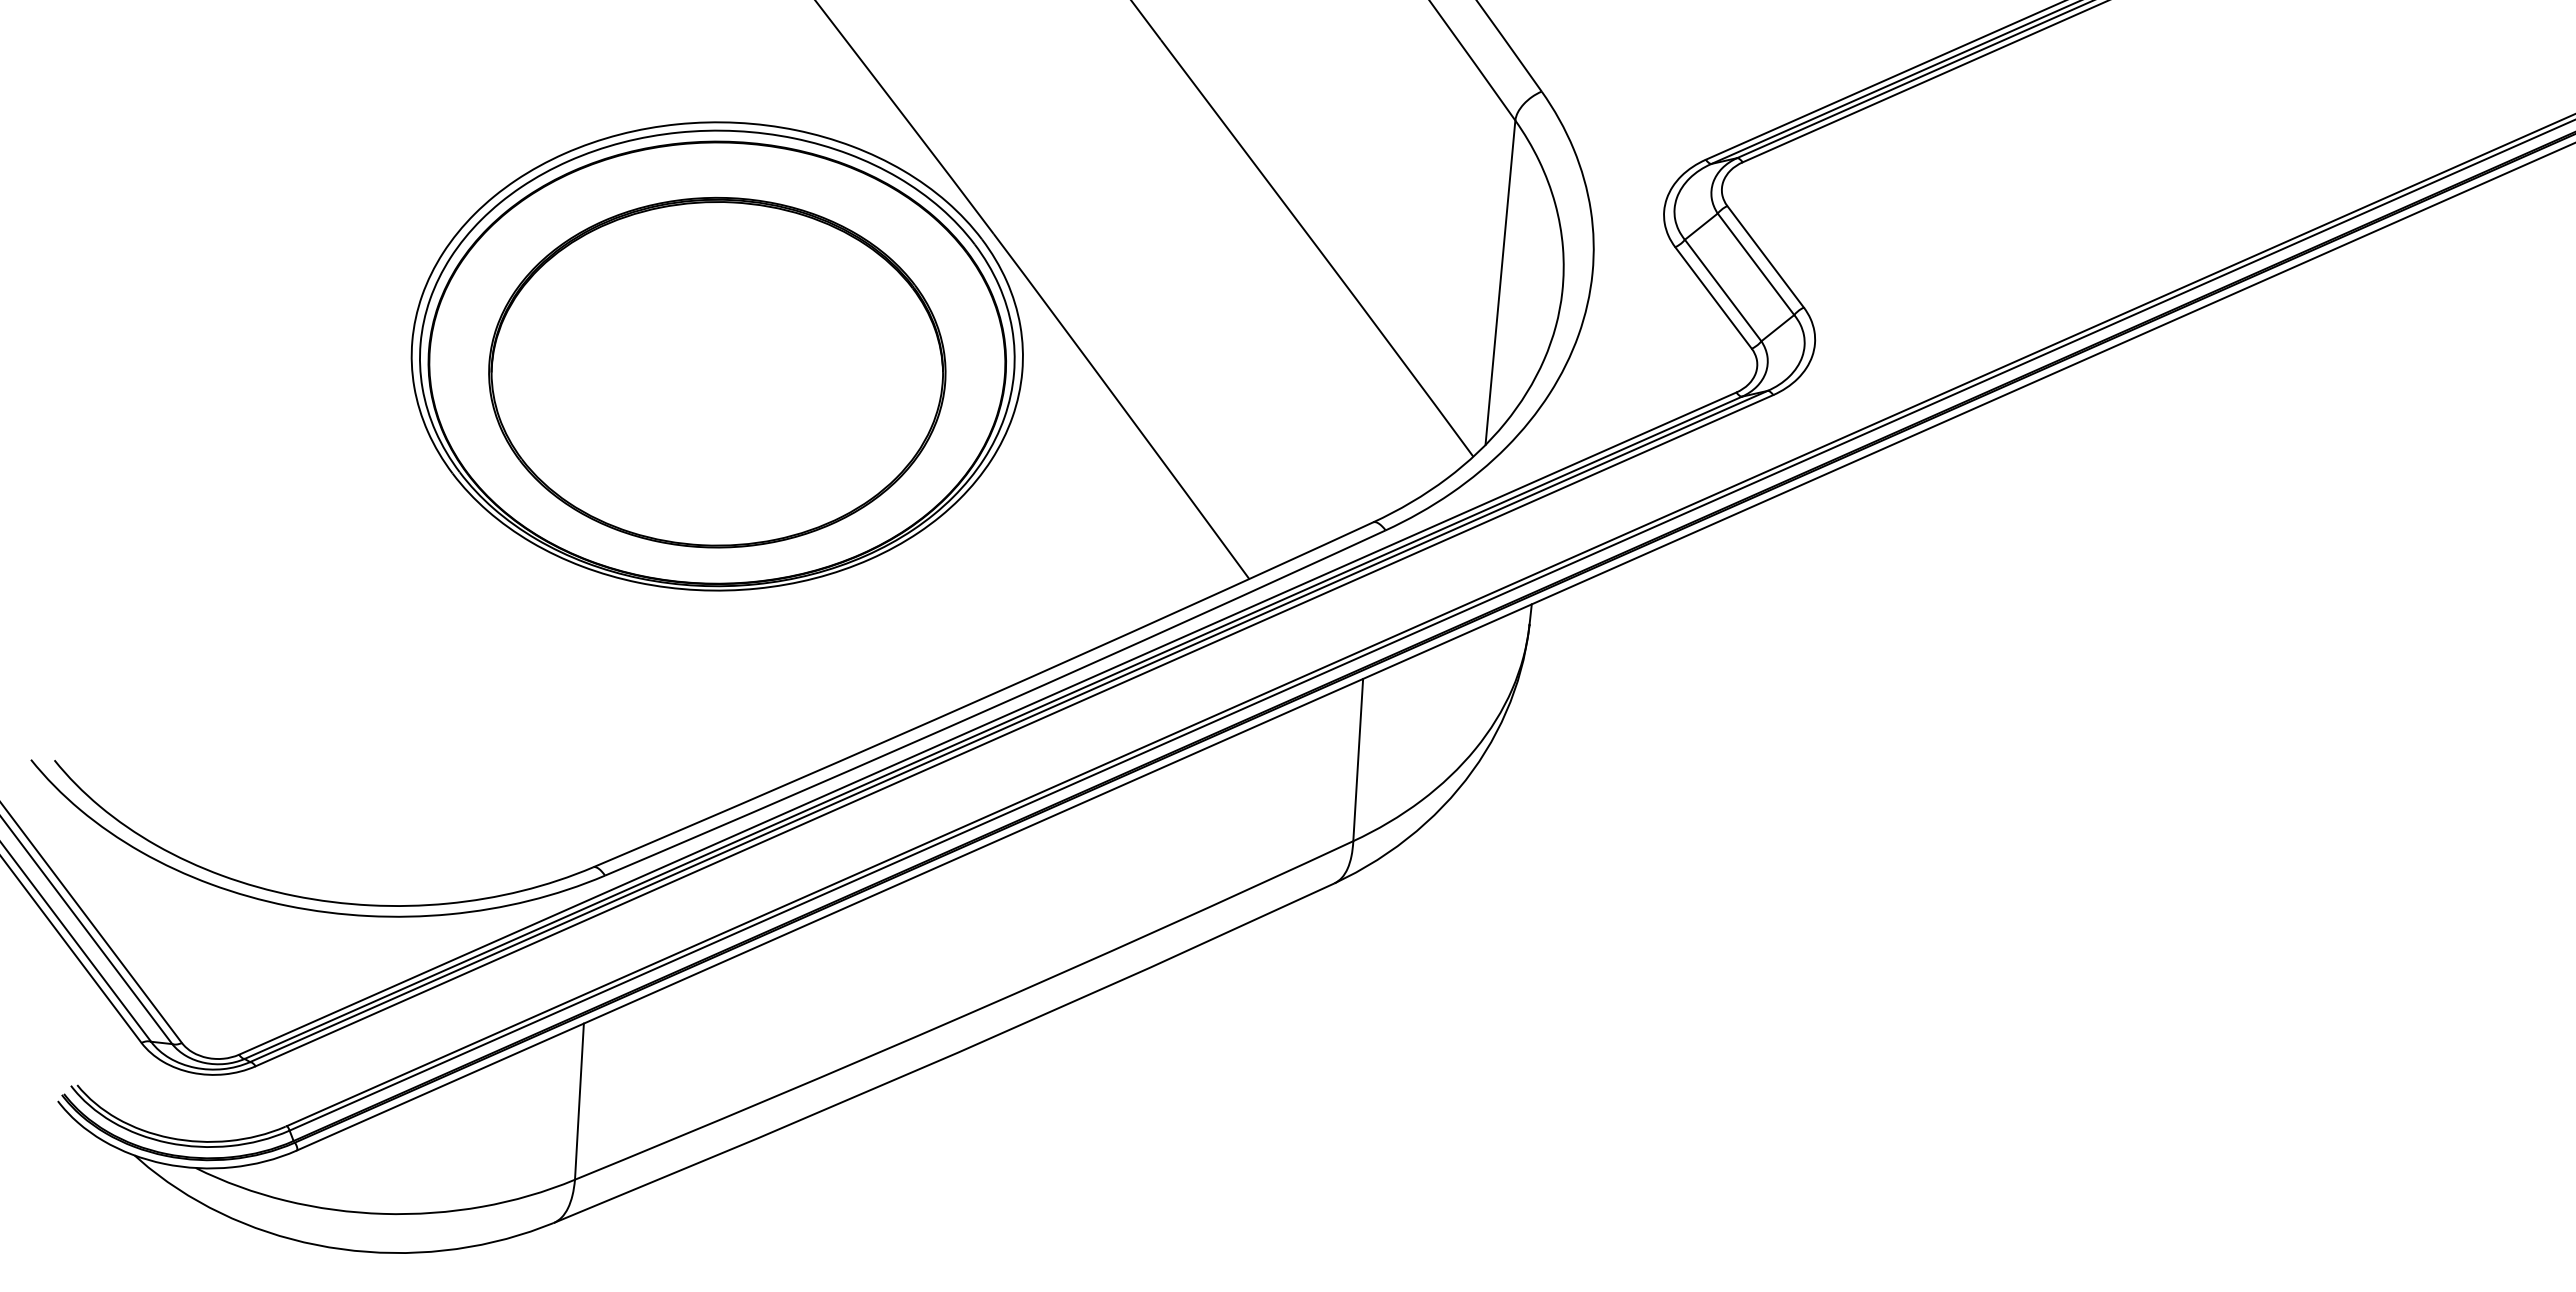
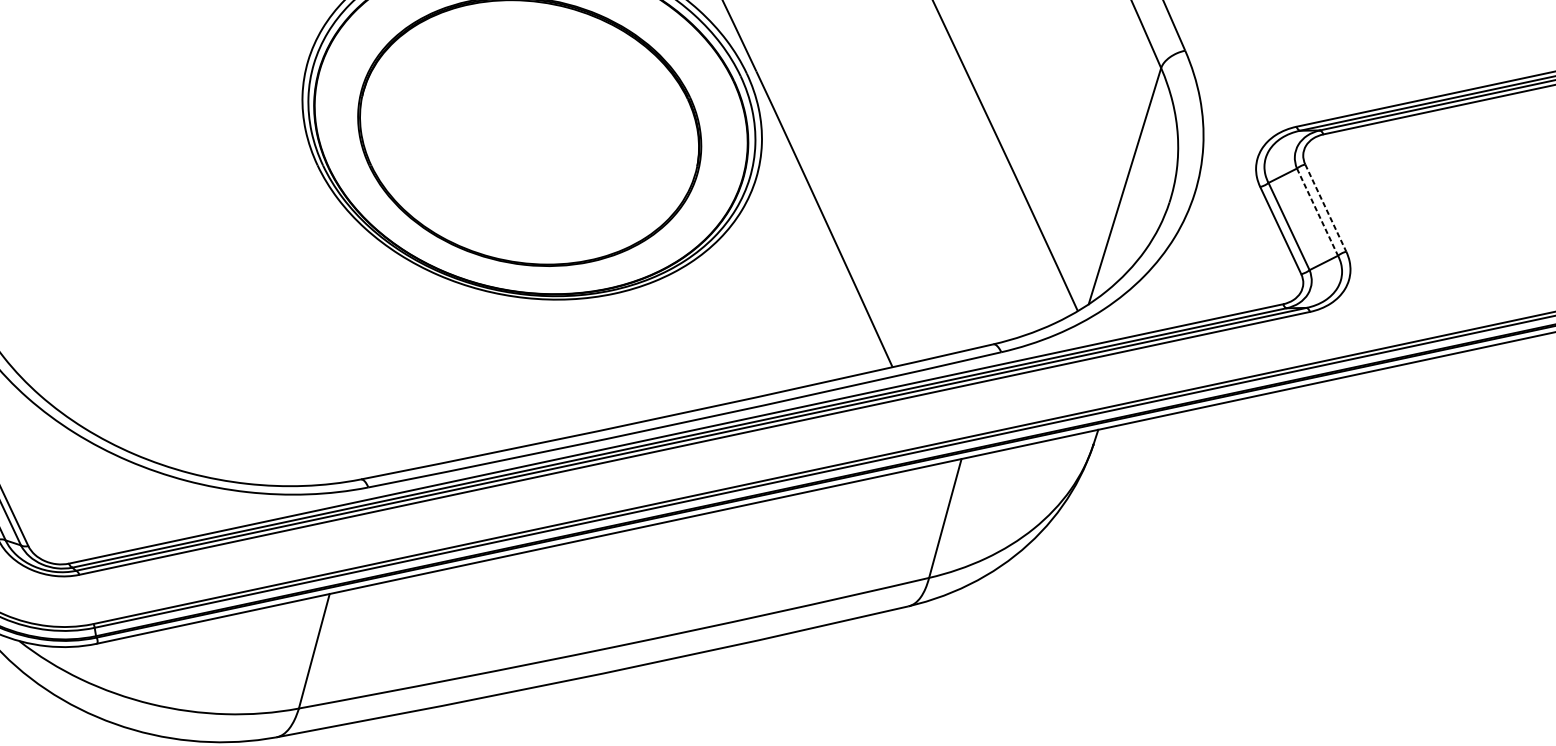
line: (1765, 256) -> (1325, 207), solid -> dashed
line: (1756, 264) -> (1317, 212), solid -> dashed

